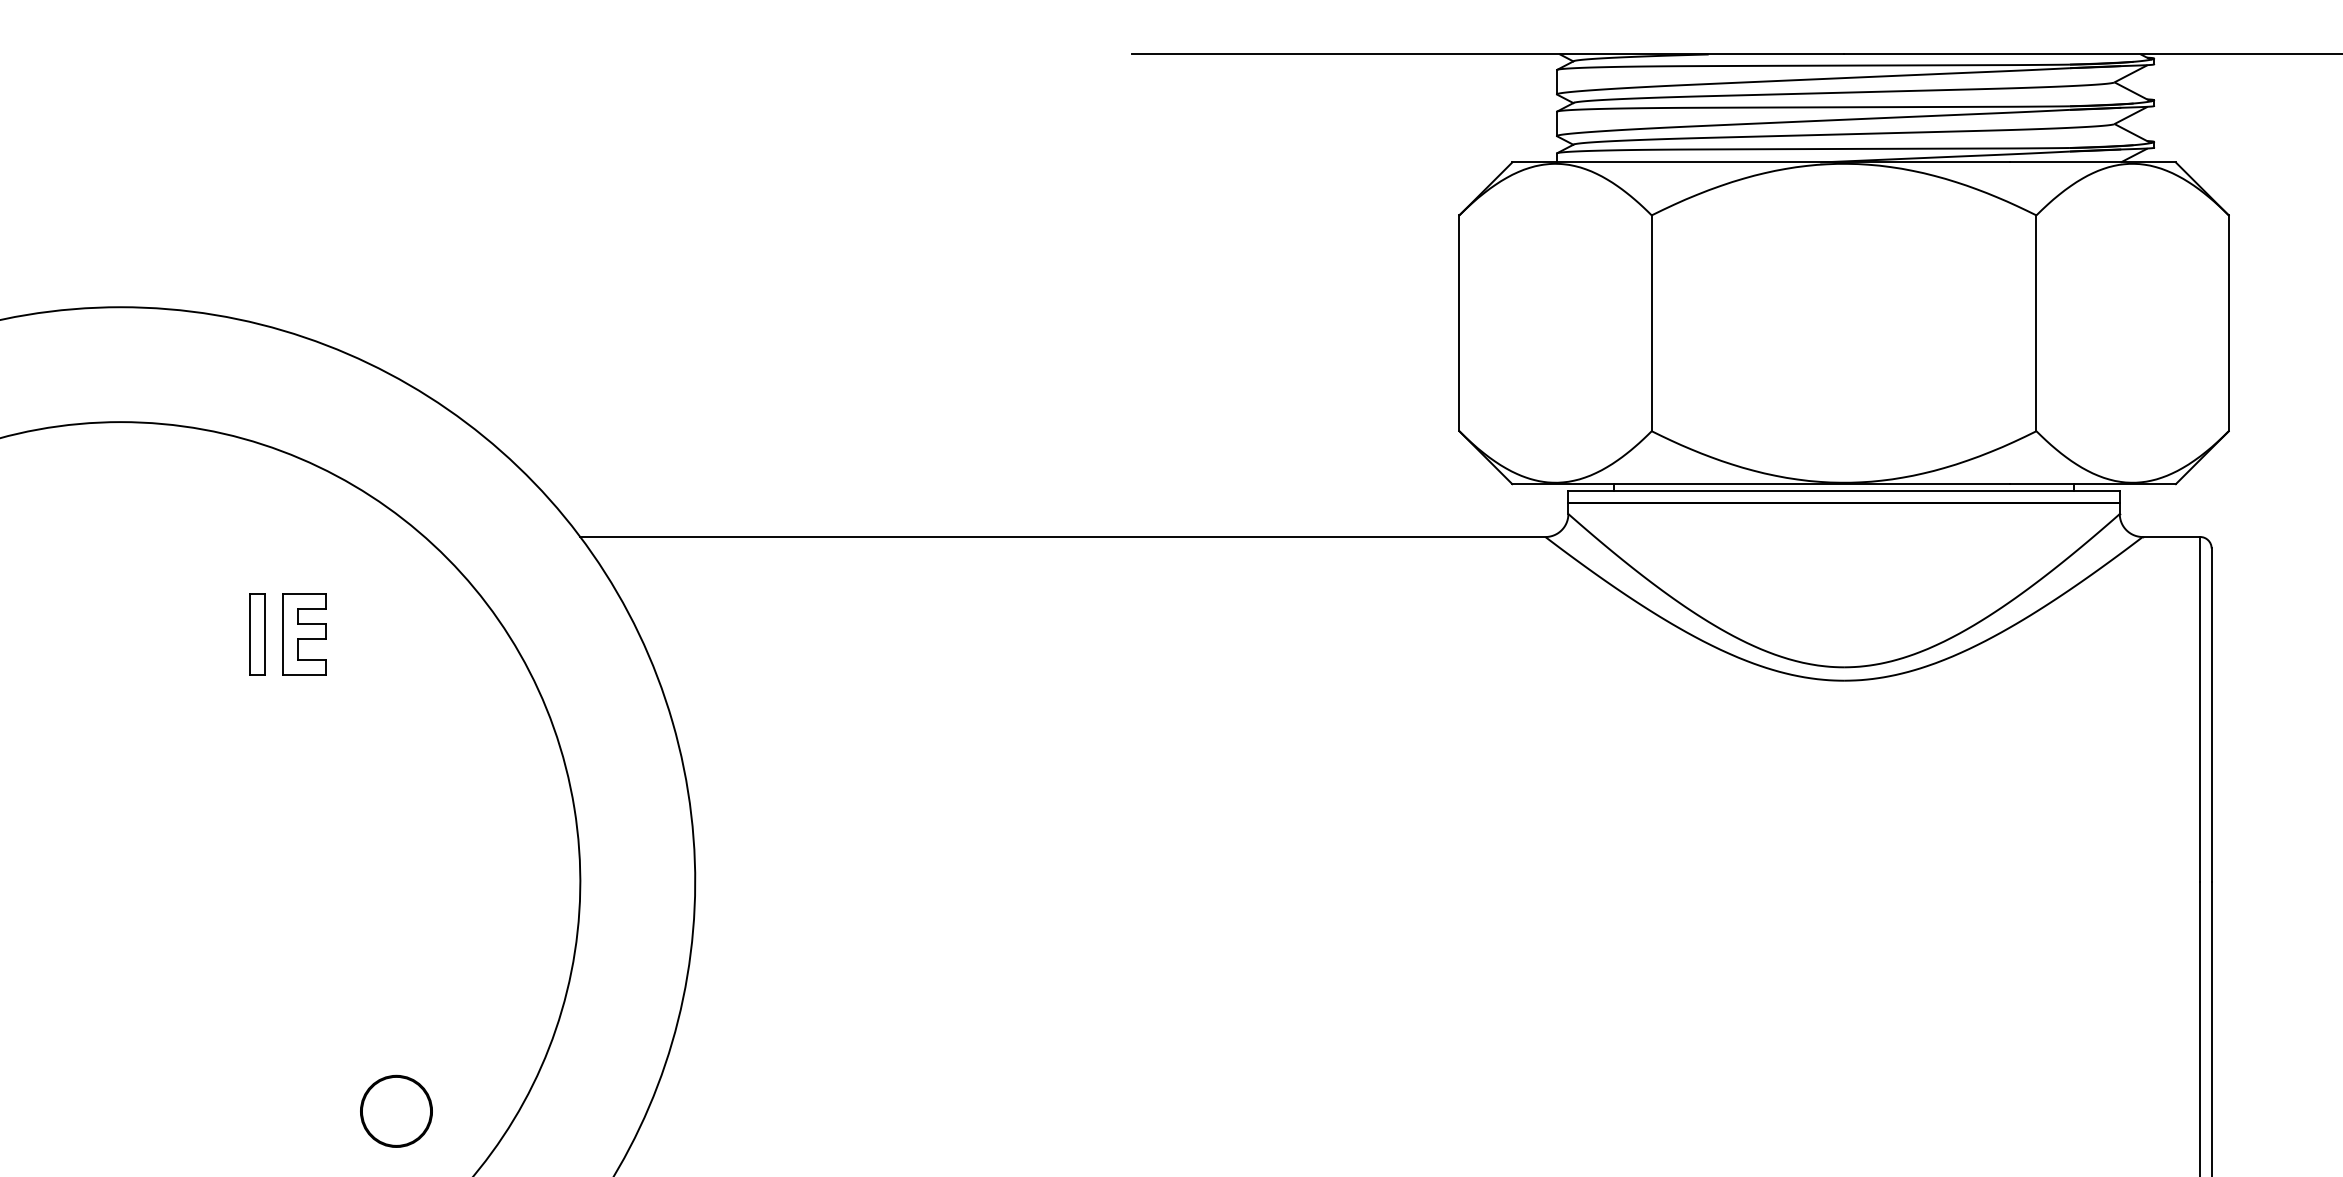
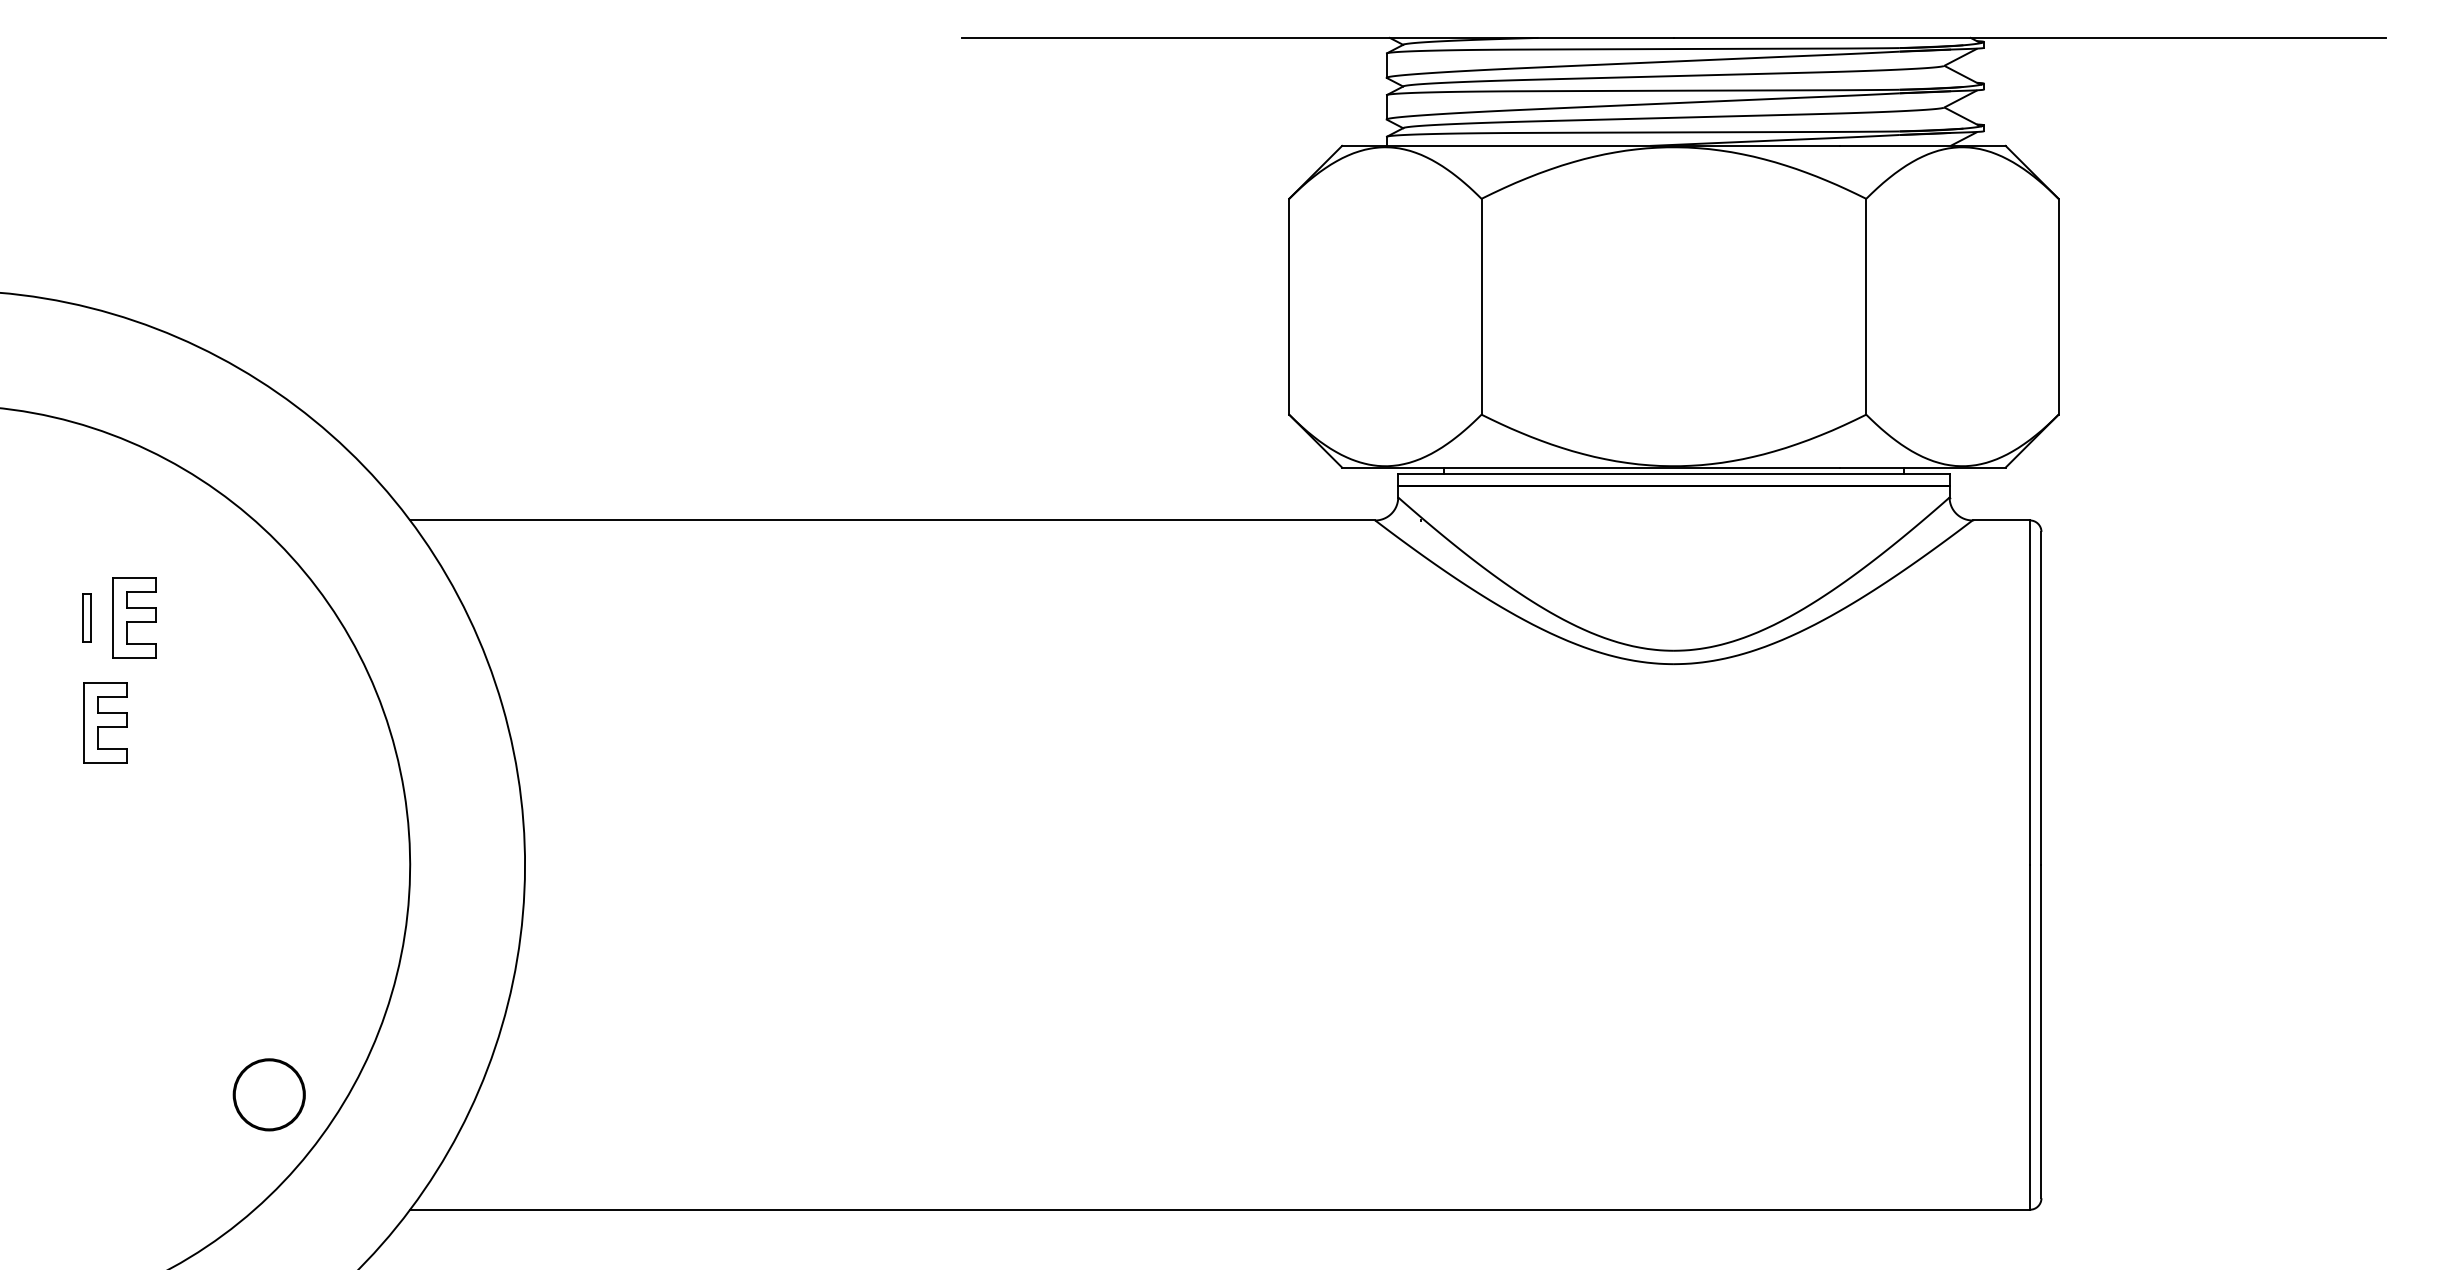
part: (256, 634) -> (86, 617), size x0.6
part: (275, 739) -> (105, 722), added
part: (395, 1111) -> (268, 1094), moved

